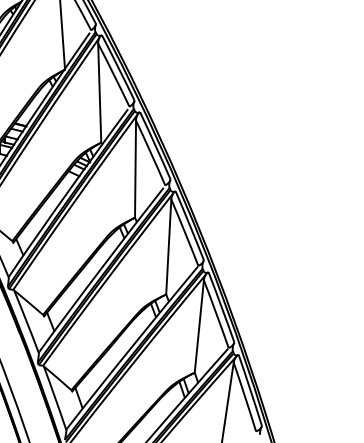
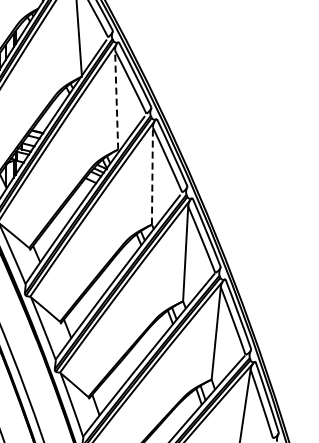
line: (99, 92) -> (116, 99), solid -> dashed
line: (135, 169) -> (152, 176), solid -> dashed

